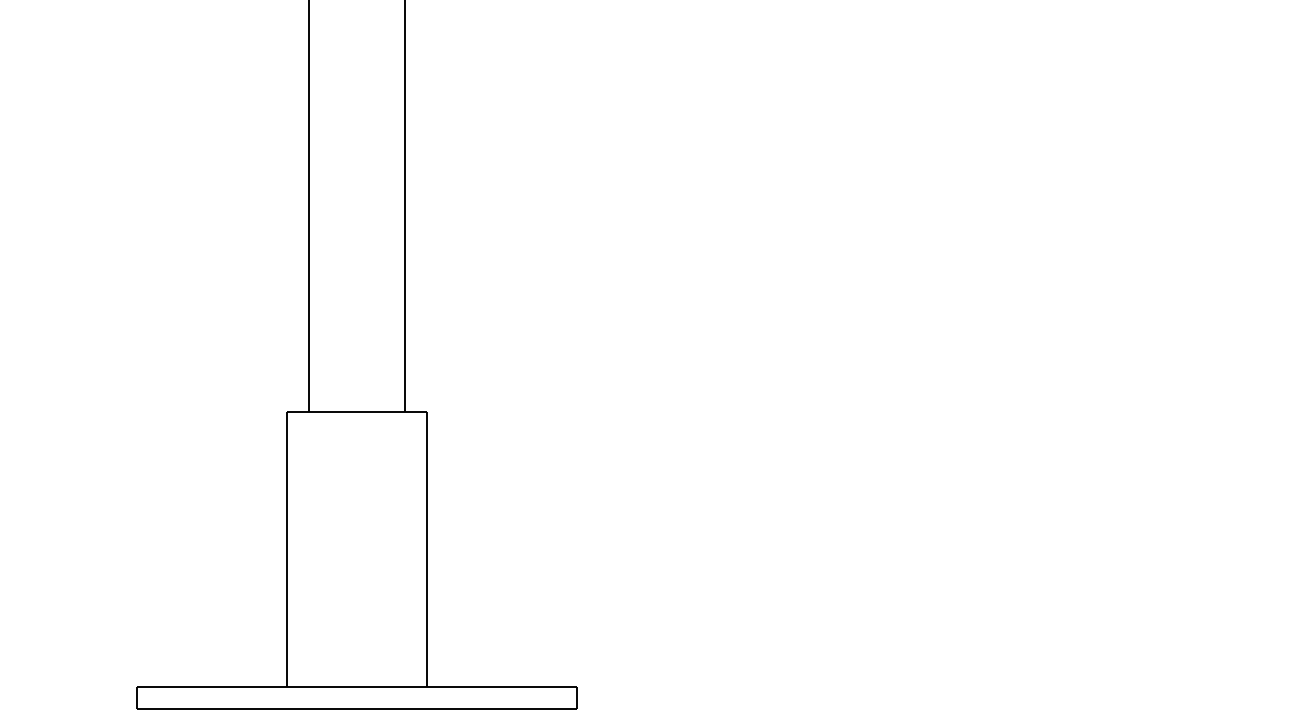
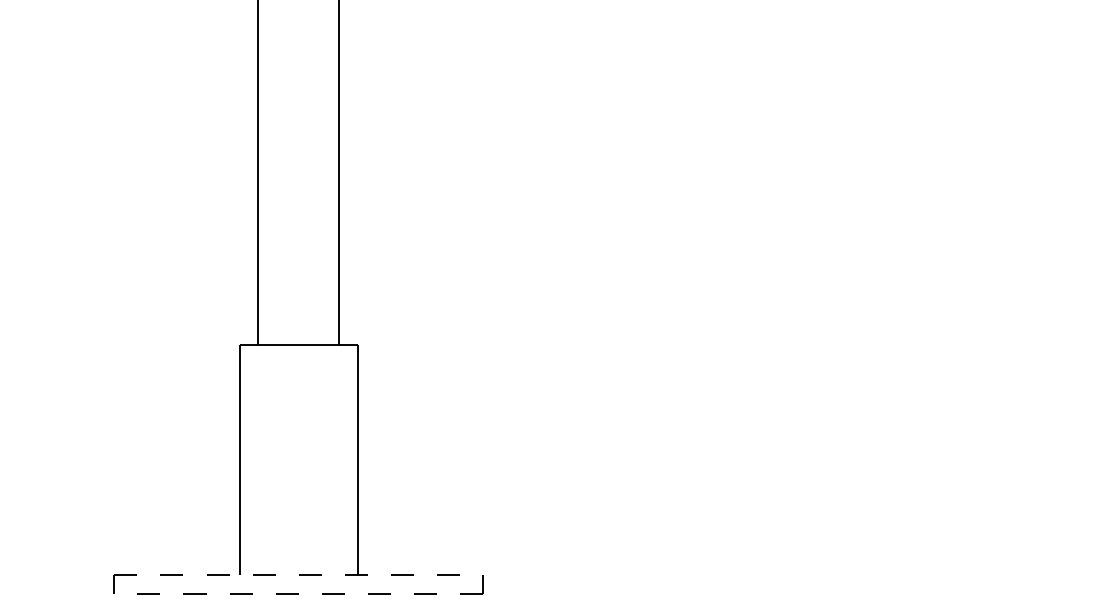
line: (357, 687) -> (299, 575), solid -> dashed
line: (356, 709) -> (298, 593), solid -> dashed

